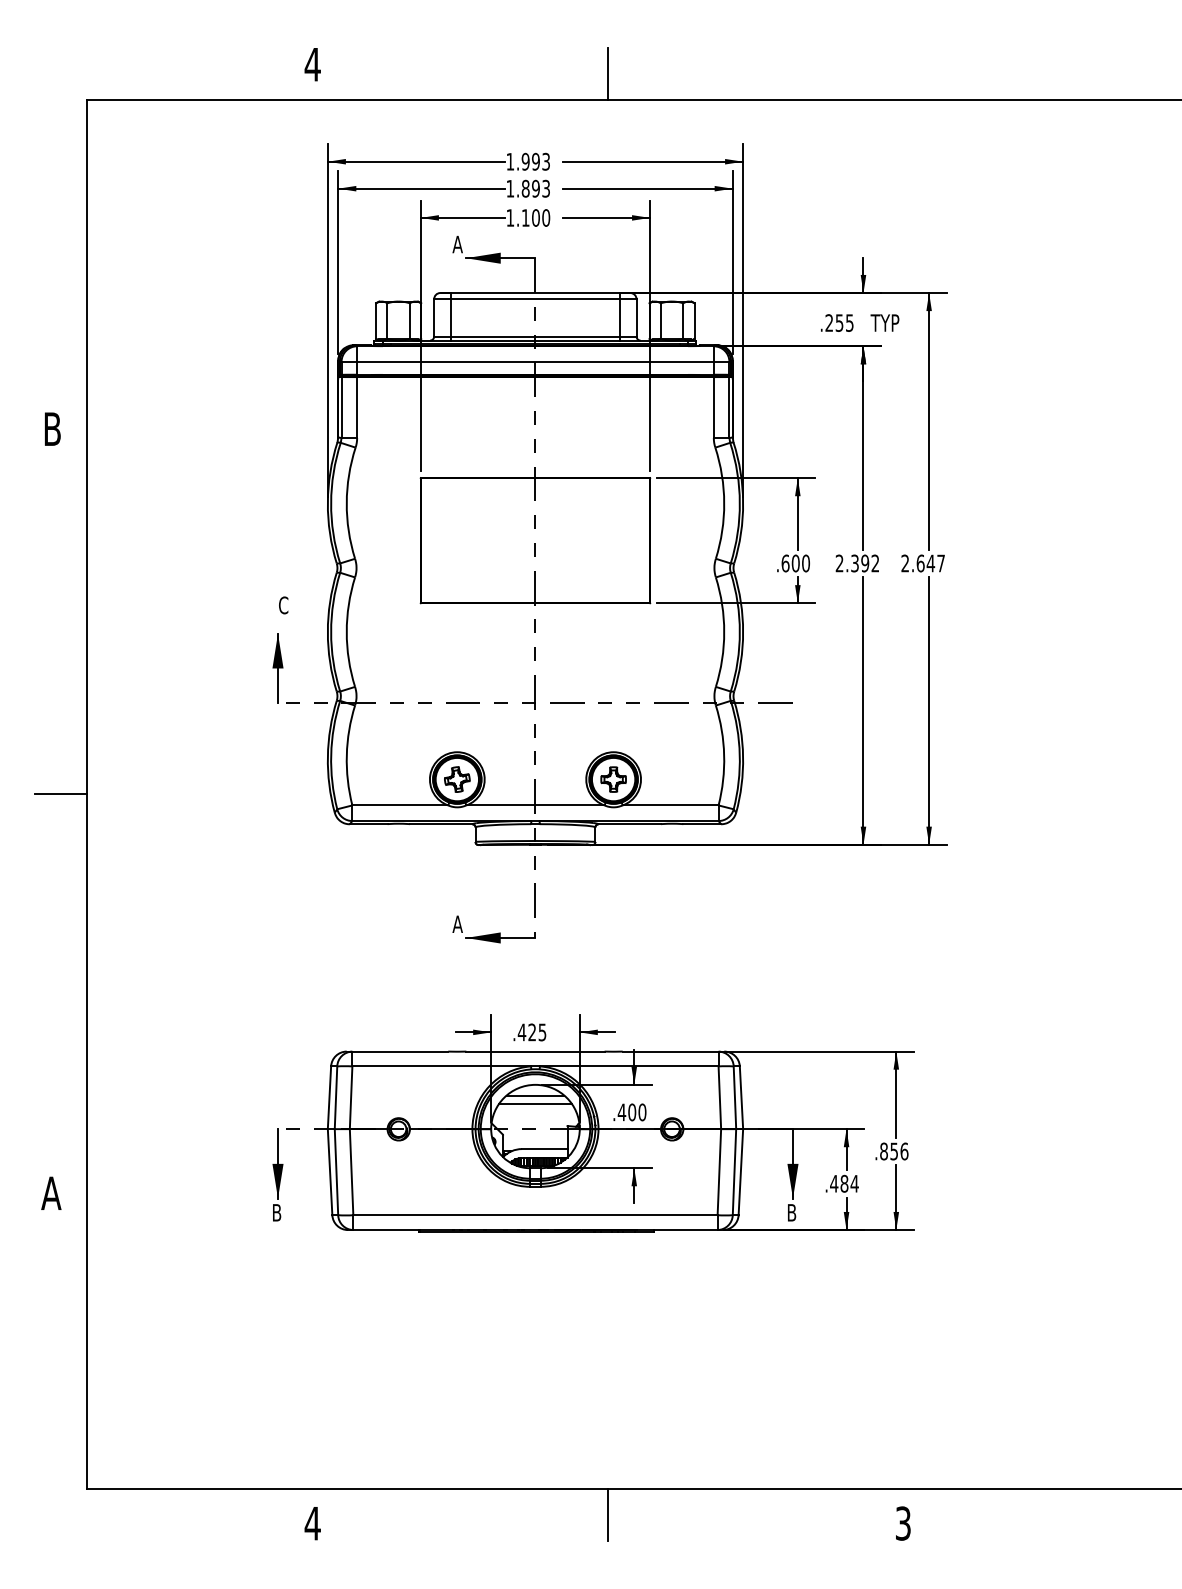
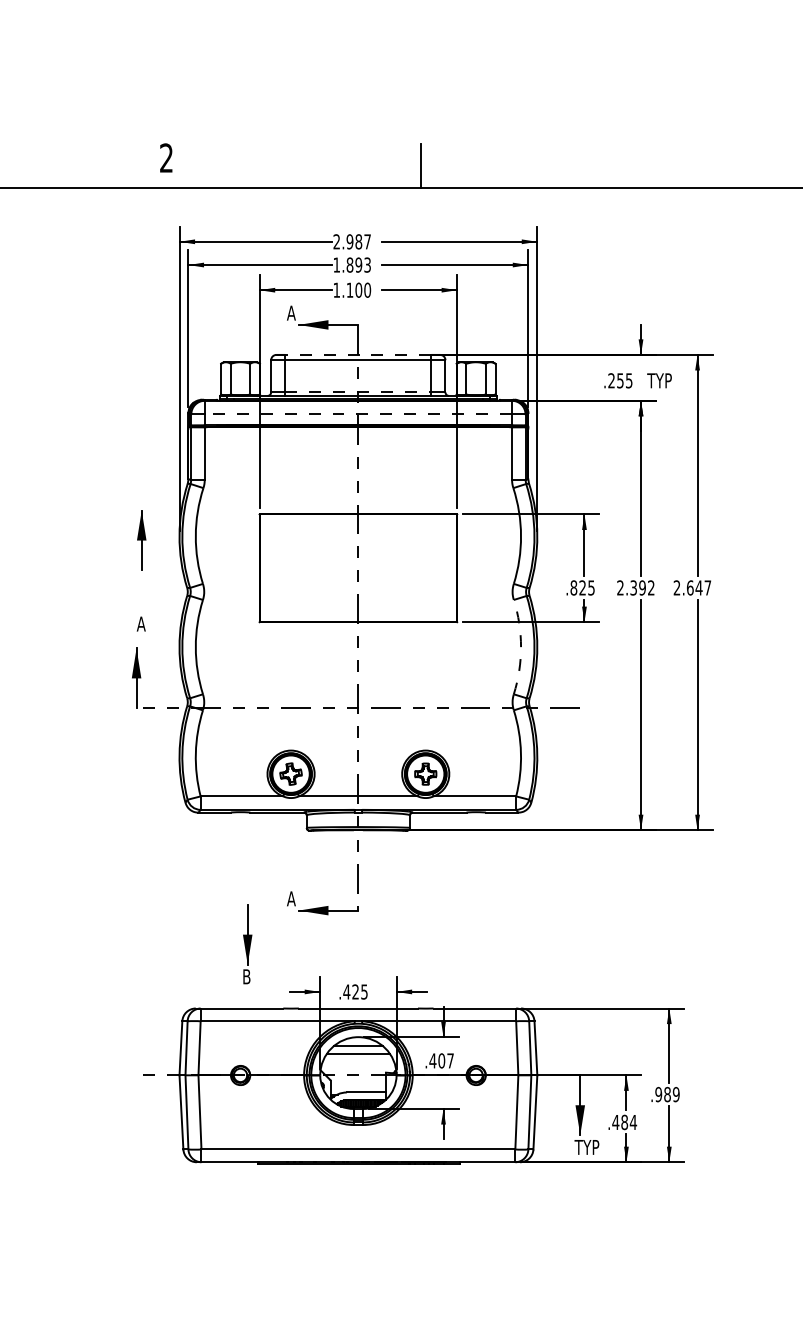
text: (312, 64) -> (166, 158), 4 -> 2
text: (527, 161) -> (351, 241), 1.993 -> 2.987
line: (535, 293) -> (358, 355), solid -> dashed
line: (535, 336) -> (358, 392), solid -> dashed
line: (534, 361) -> (357, 413), solid -> dashed
part: (283, 508) -> (141, 540), added
text: (795, 563) -> (582, 587), .600 -> .825
text: (283, 605) -> (141, 624), C -> A
arc: (724, 632) -> (521, 647), solid -> dashed
text: (642, 1112) -> (450, 1060), .400 -> .407
text: (894, 1151) -> (667, 1094), .856 -> .989
part: (277, 1174) -> (247, 943), moved
text: (800, 1212) -> (586, 1147), B -> TYP

